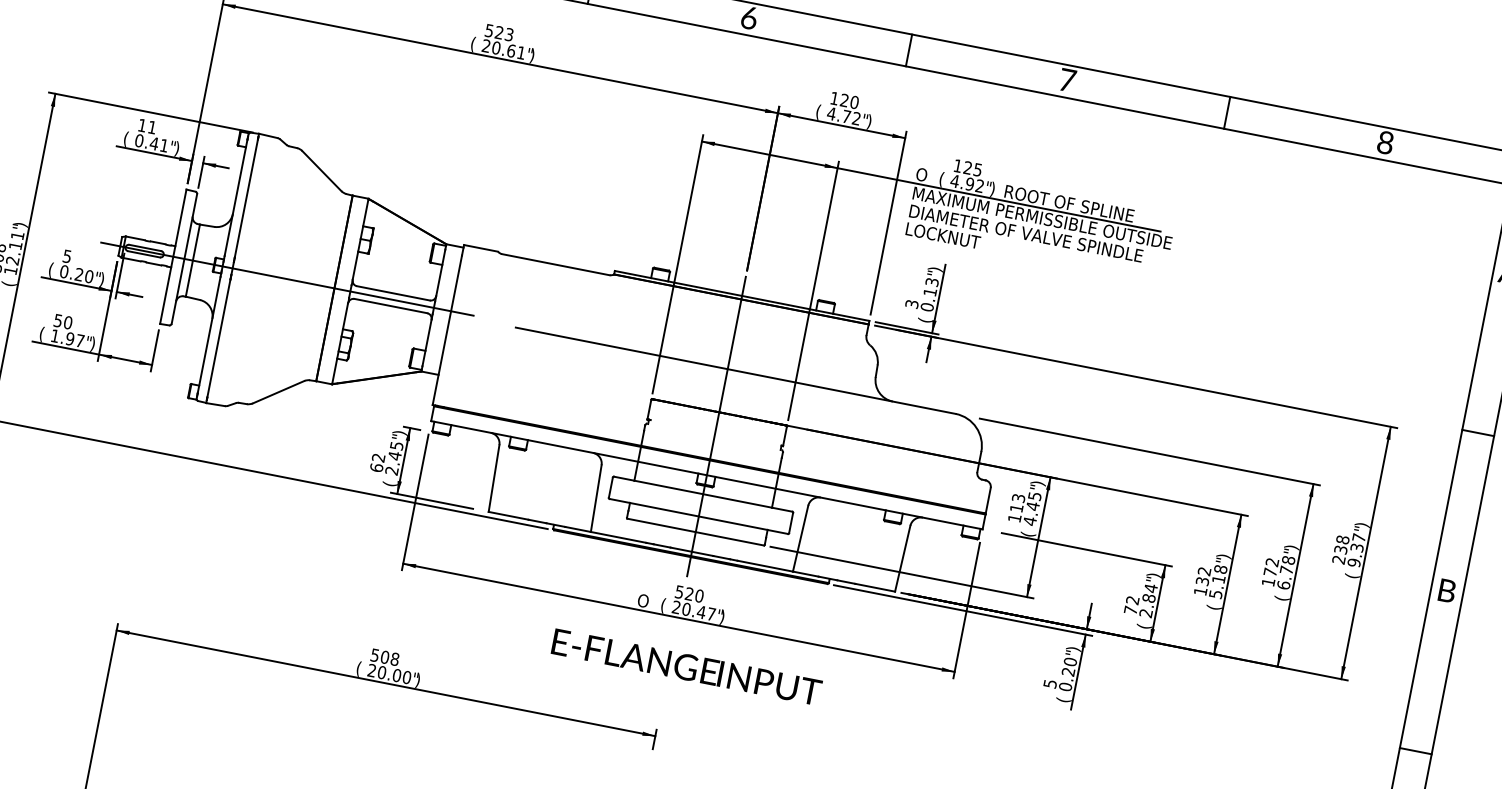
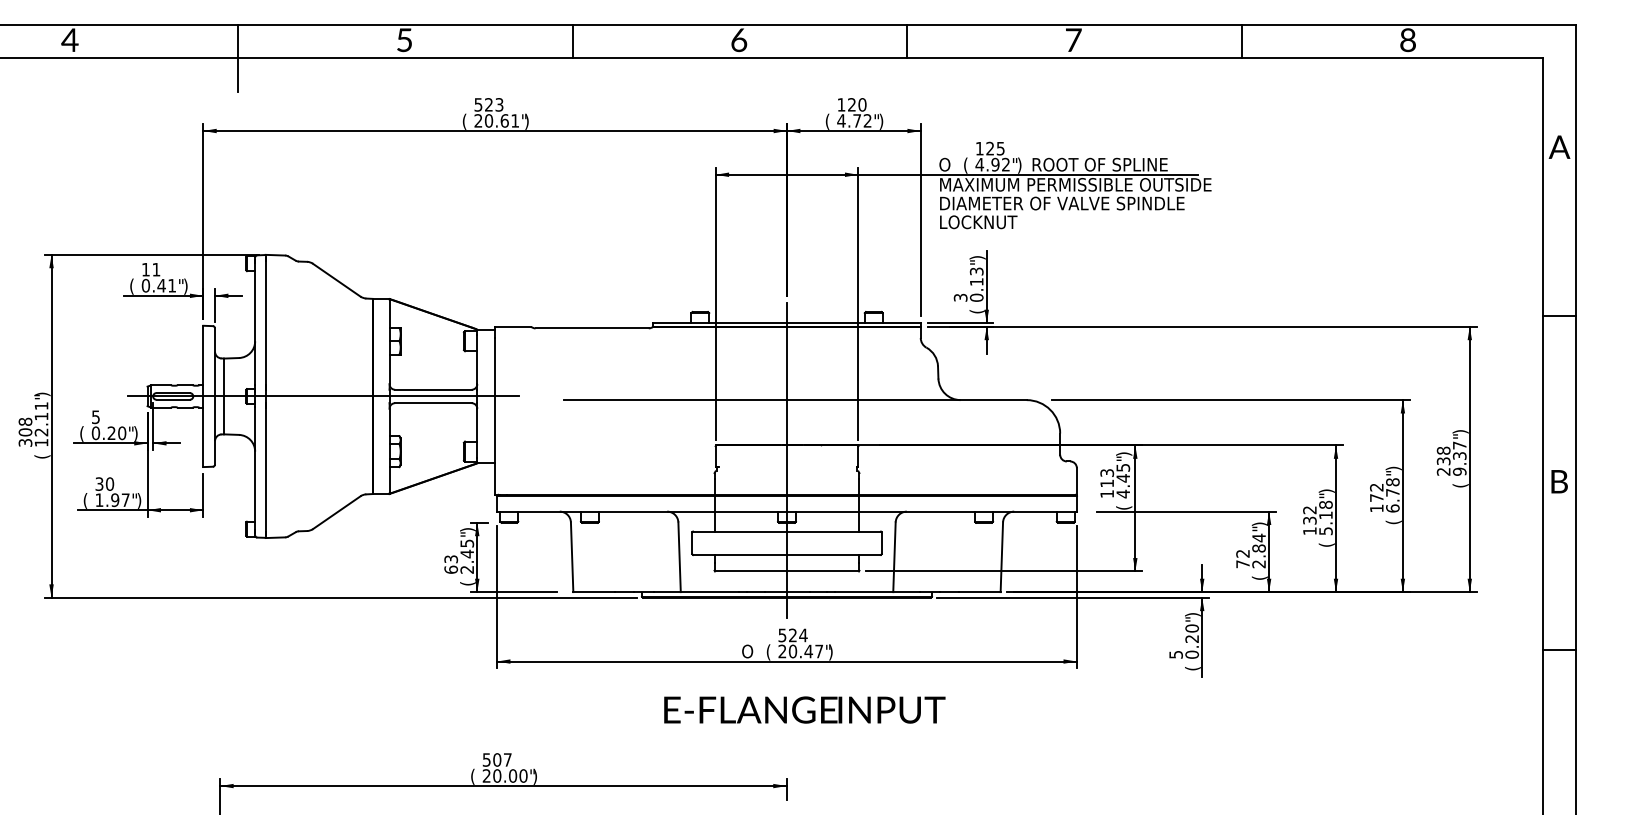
text: (58, 320) -> (99, 483), 50 -> 30
text: (378, 458) -> (451, 559), 62 -> 63
text: (699, 596) -> (803, 635), 520 -> 524
text: (394, 658) -> (507, 759), 508 -> 507

